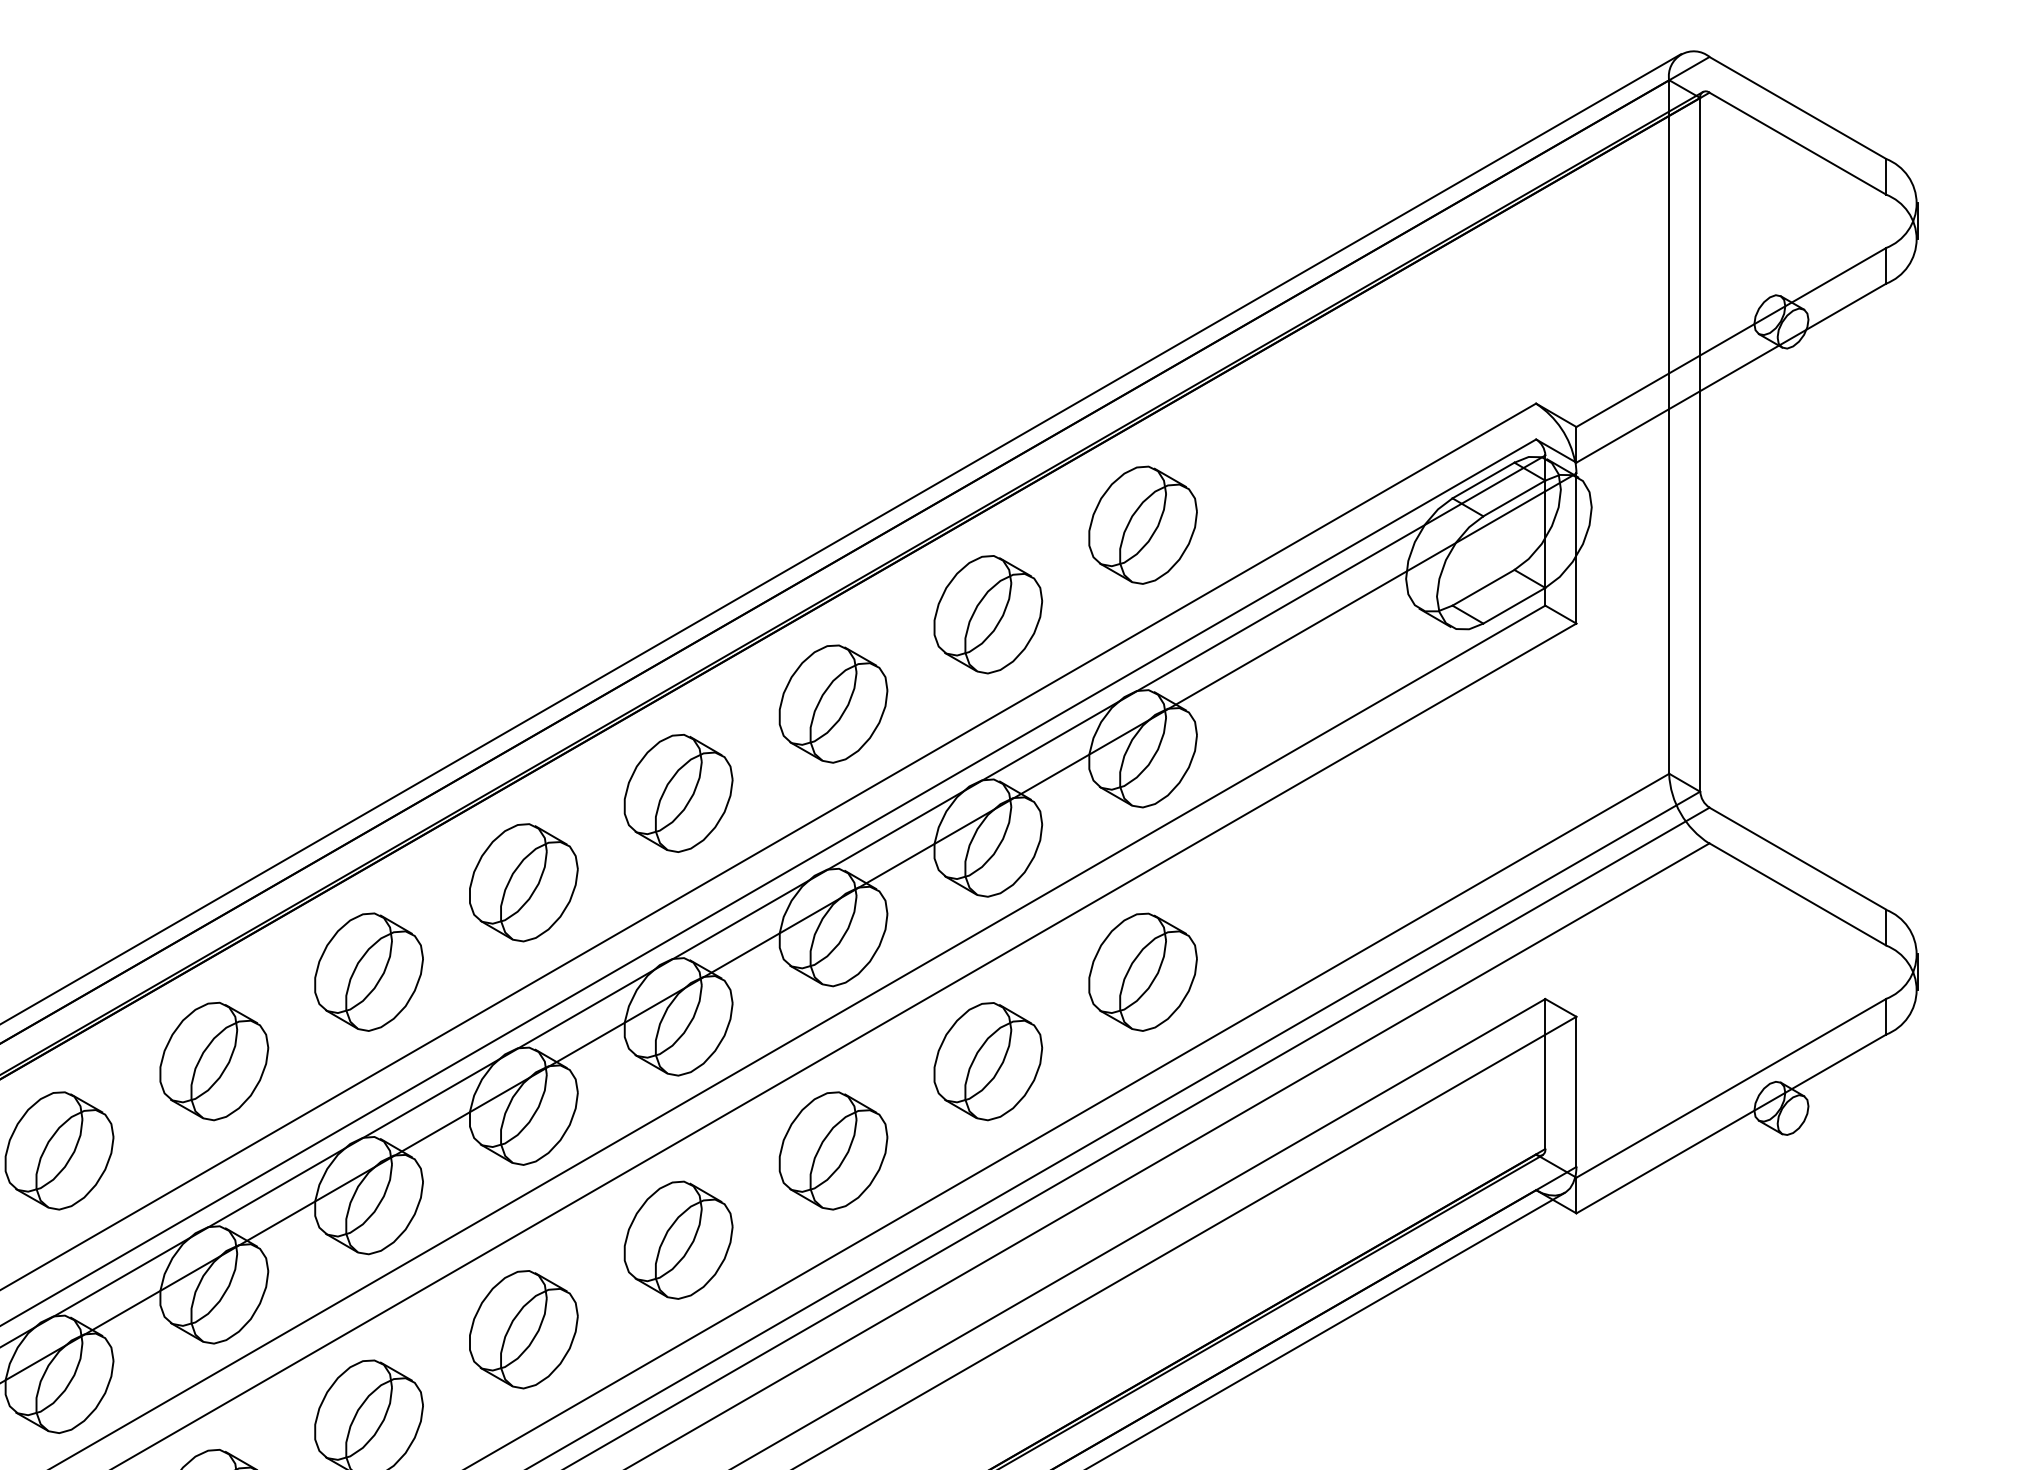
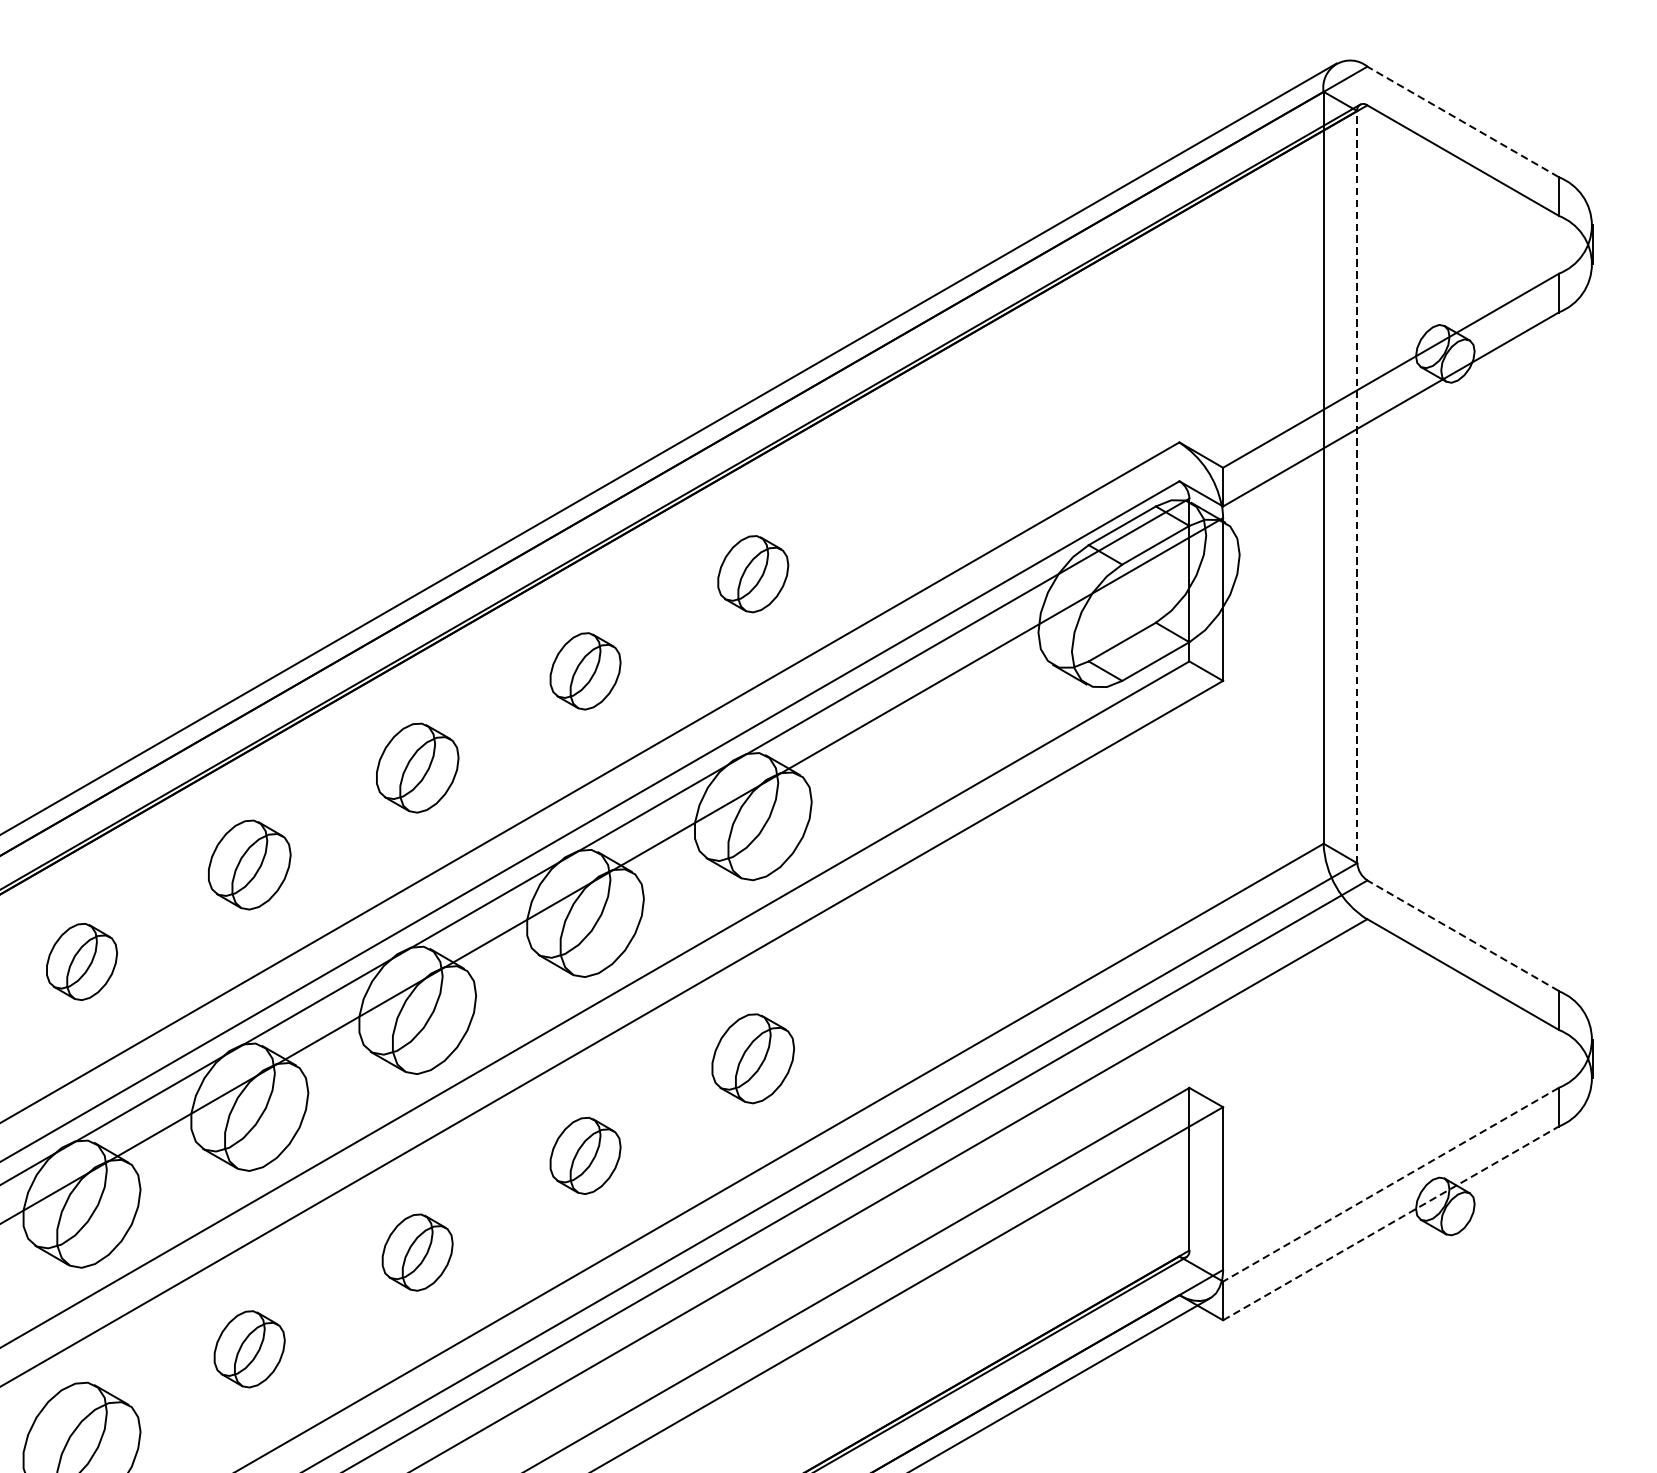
line: (1797, 107) -> (1462, 121), solid -> dashed
line: (1700, 444) -> (1357, 486), solid -> dashed
part: (1142, 524) -> (752, 573), size x0.6
part: (988, 614) -> (585, 671), size x0.6
part: (833, 703) -> (417, 767), size x0.7
part: (678, 793) -> (249, 865), size x0.7
line: (1797, 858) -> (1462, 935), solid -> dashed
part: (523, 882) -> (81, 961), size x0.6
part: (1142, 971) -> (752, 1058), size x0.7
part: (988, 1061) -> (585, 1155), size x0.6
line: (1731, 1088) -> (1391, 1184), solid -> dashed
line: (1731, 1124) -> (1391, 1223), solid -> dashed
part: (833, 1150) -> (417, 1252), size x0.6
part: (678, 1239) -> (249, 1348), size x0.6

